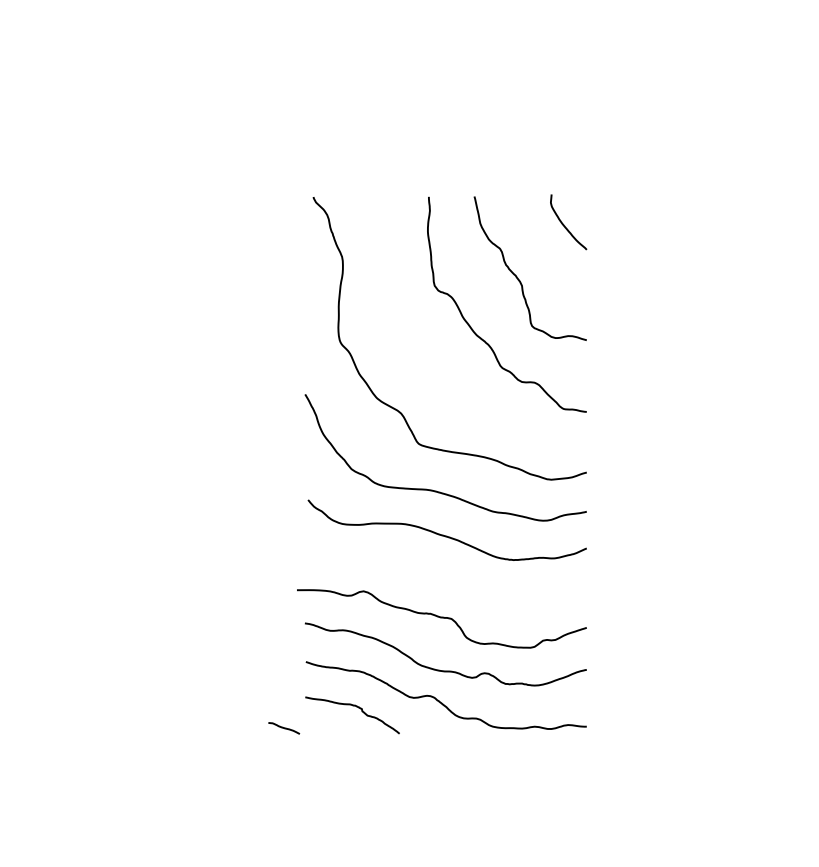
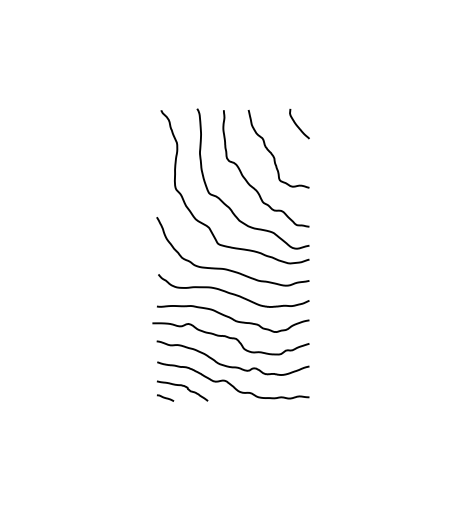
curve: (439, 374) -> (229, 206), added
curve: (446, 581) -> (233, 318), added
line: (284, 727) -> (165, 397), moved

